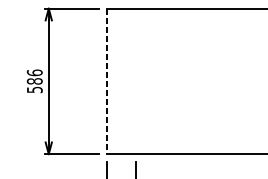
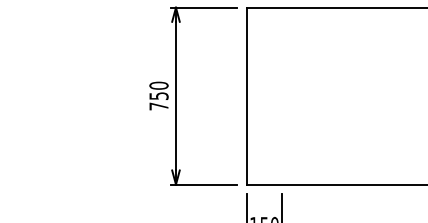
text: (34, 80) -> (158, 95), 586 -> 750
line: (106, 81) -> (246, 96), dashed -> solid

